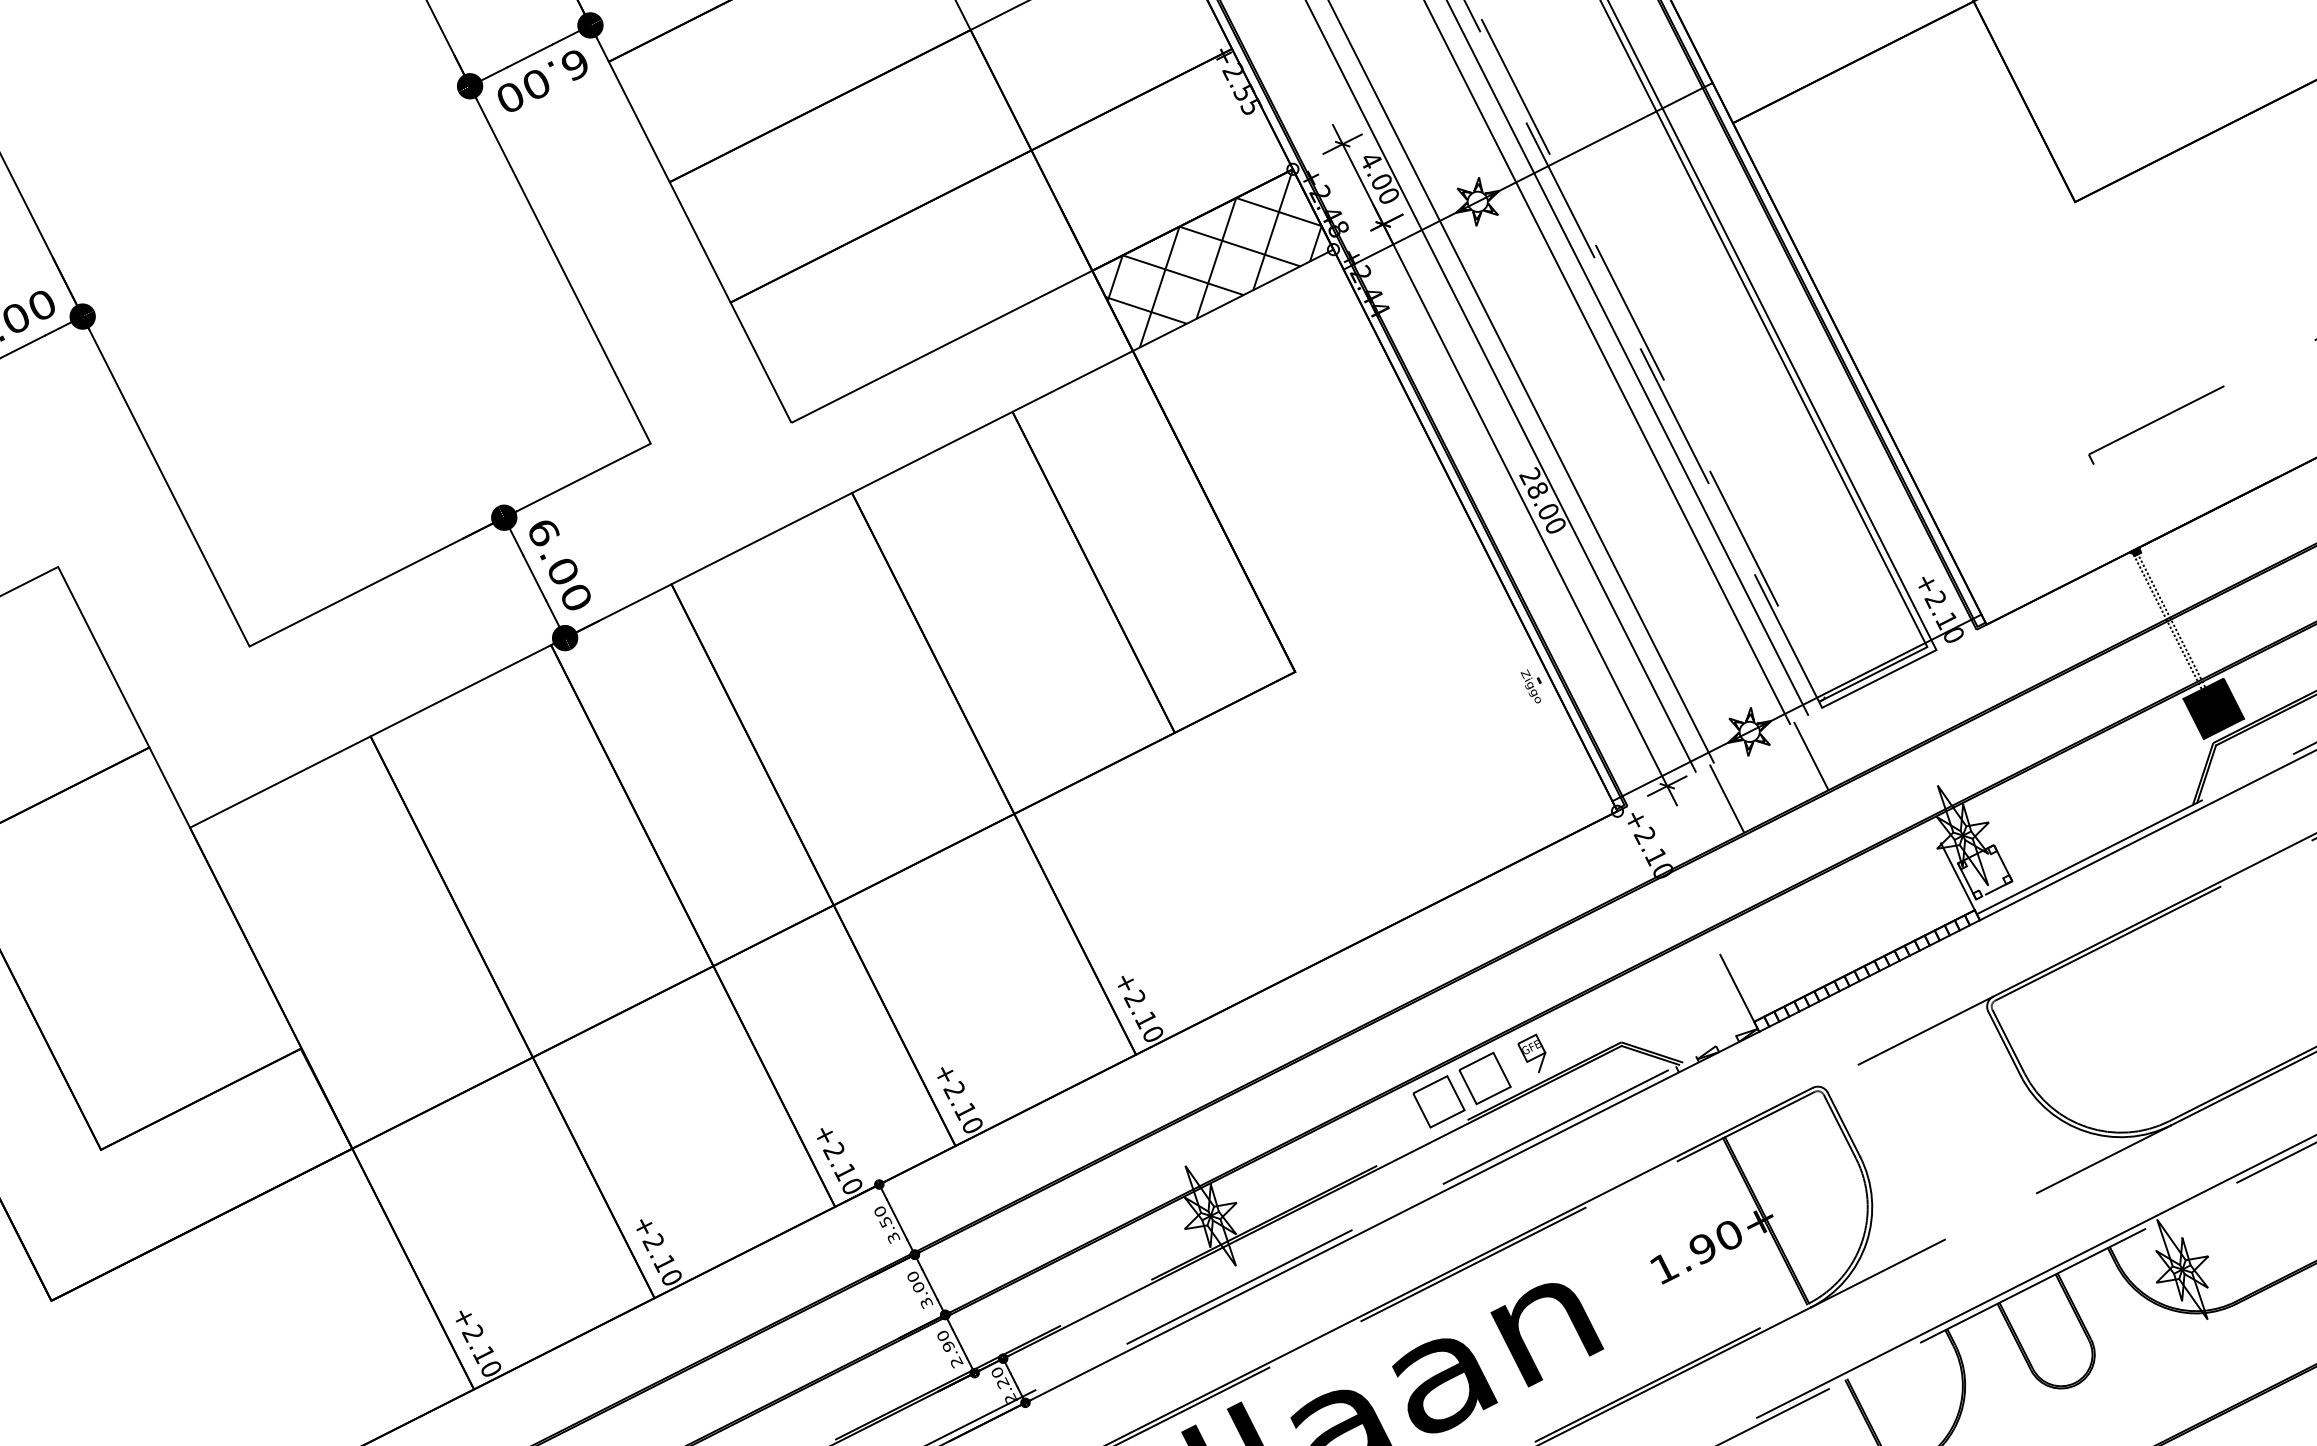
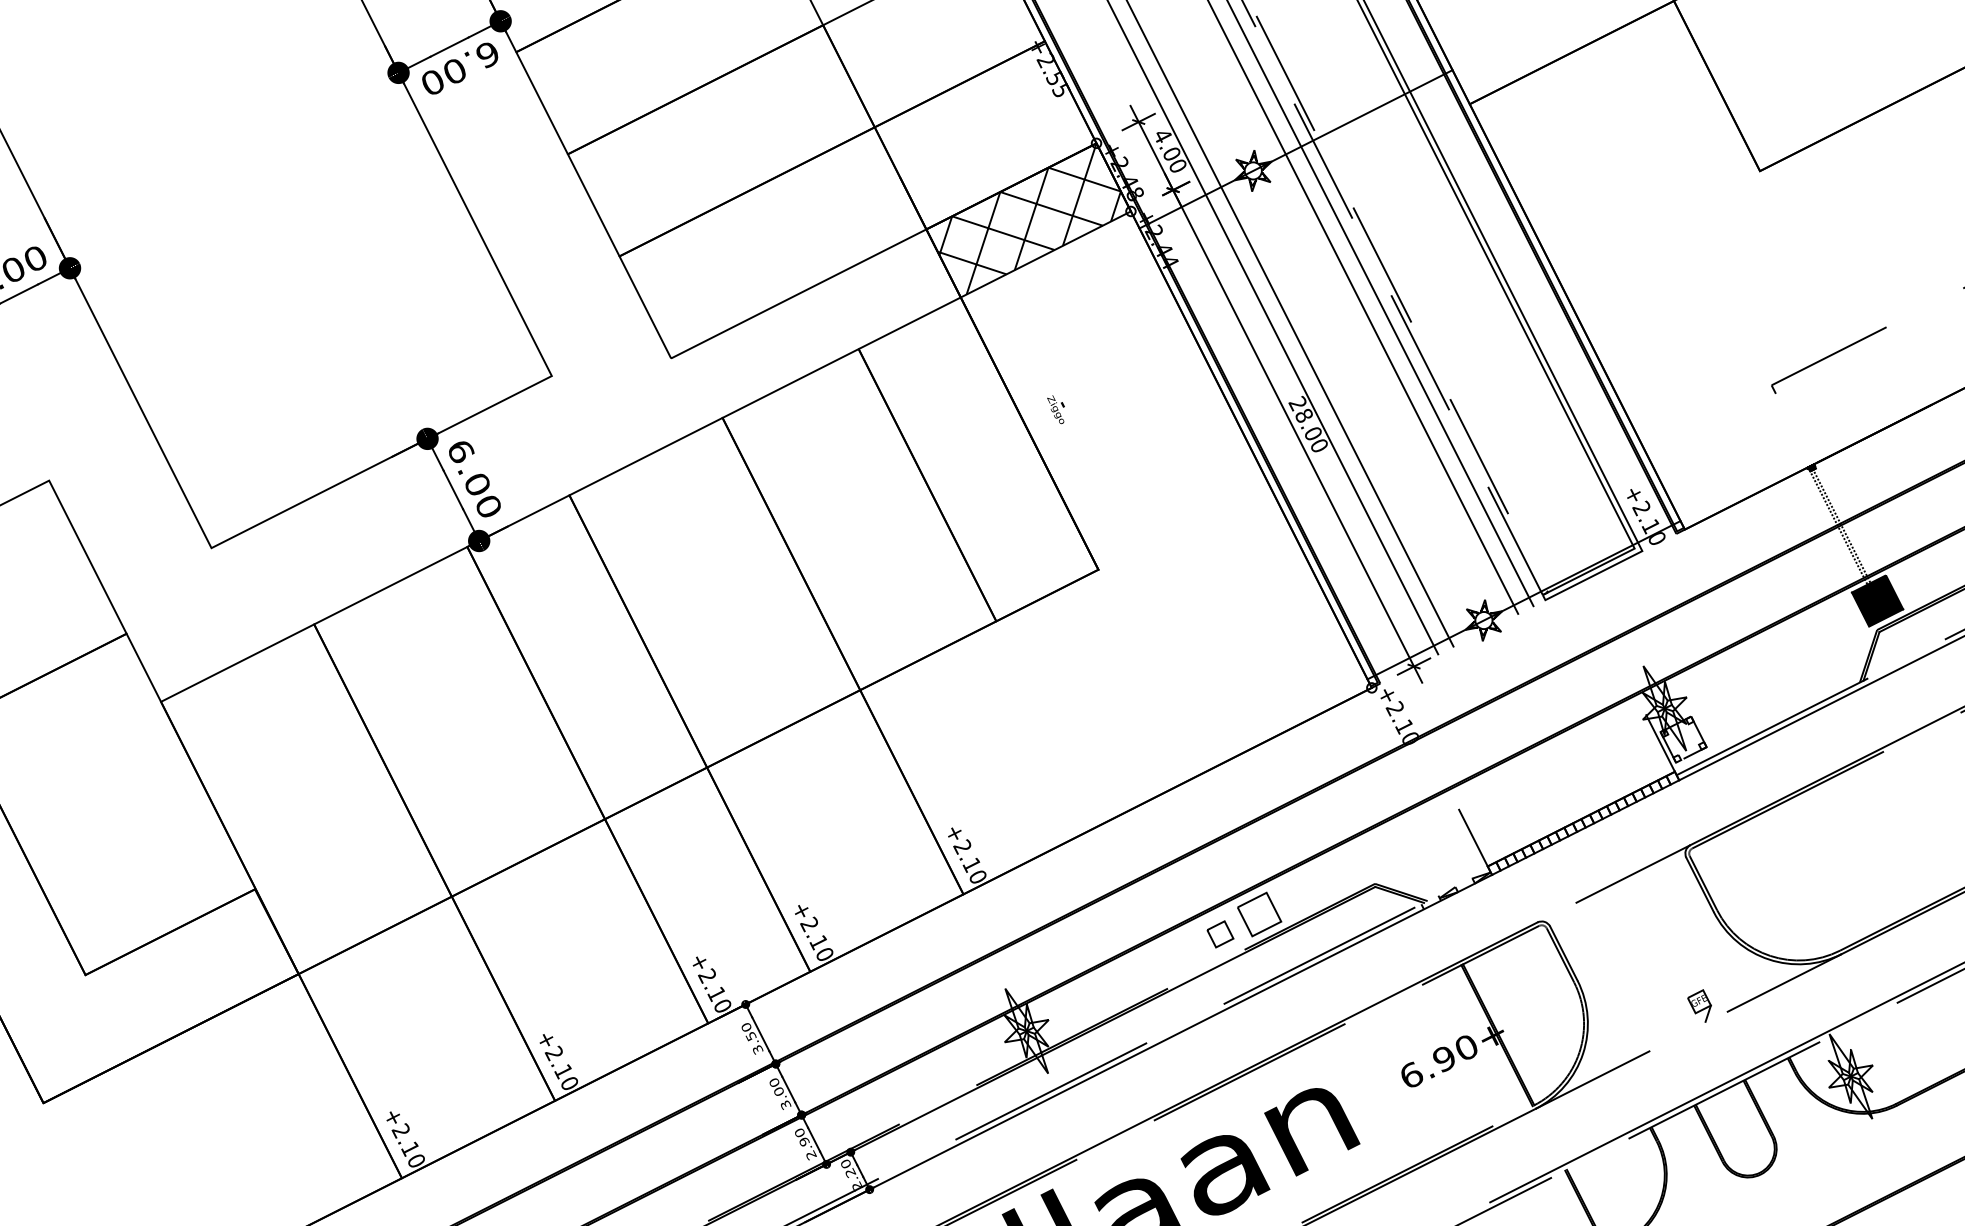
text: (1530, 686) -> (1055, 409), moved
line: (1811, 756) -> (1536, 641), removed
line: (1726, 798) -> (1464, 677), removed
part: (1531, 1052) -> (1699, 1005), moved
part: (1438, 1101) -> (1219, 934), size x0.6
text: (1664, 1268) -> (1411, 1075), 1.90+ -> 6.90+

